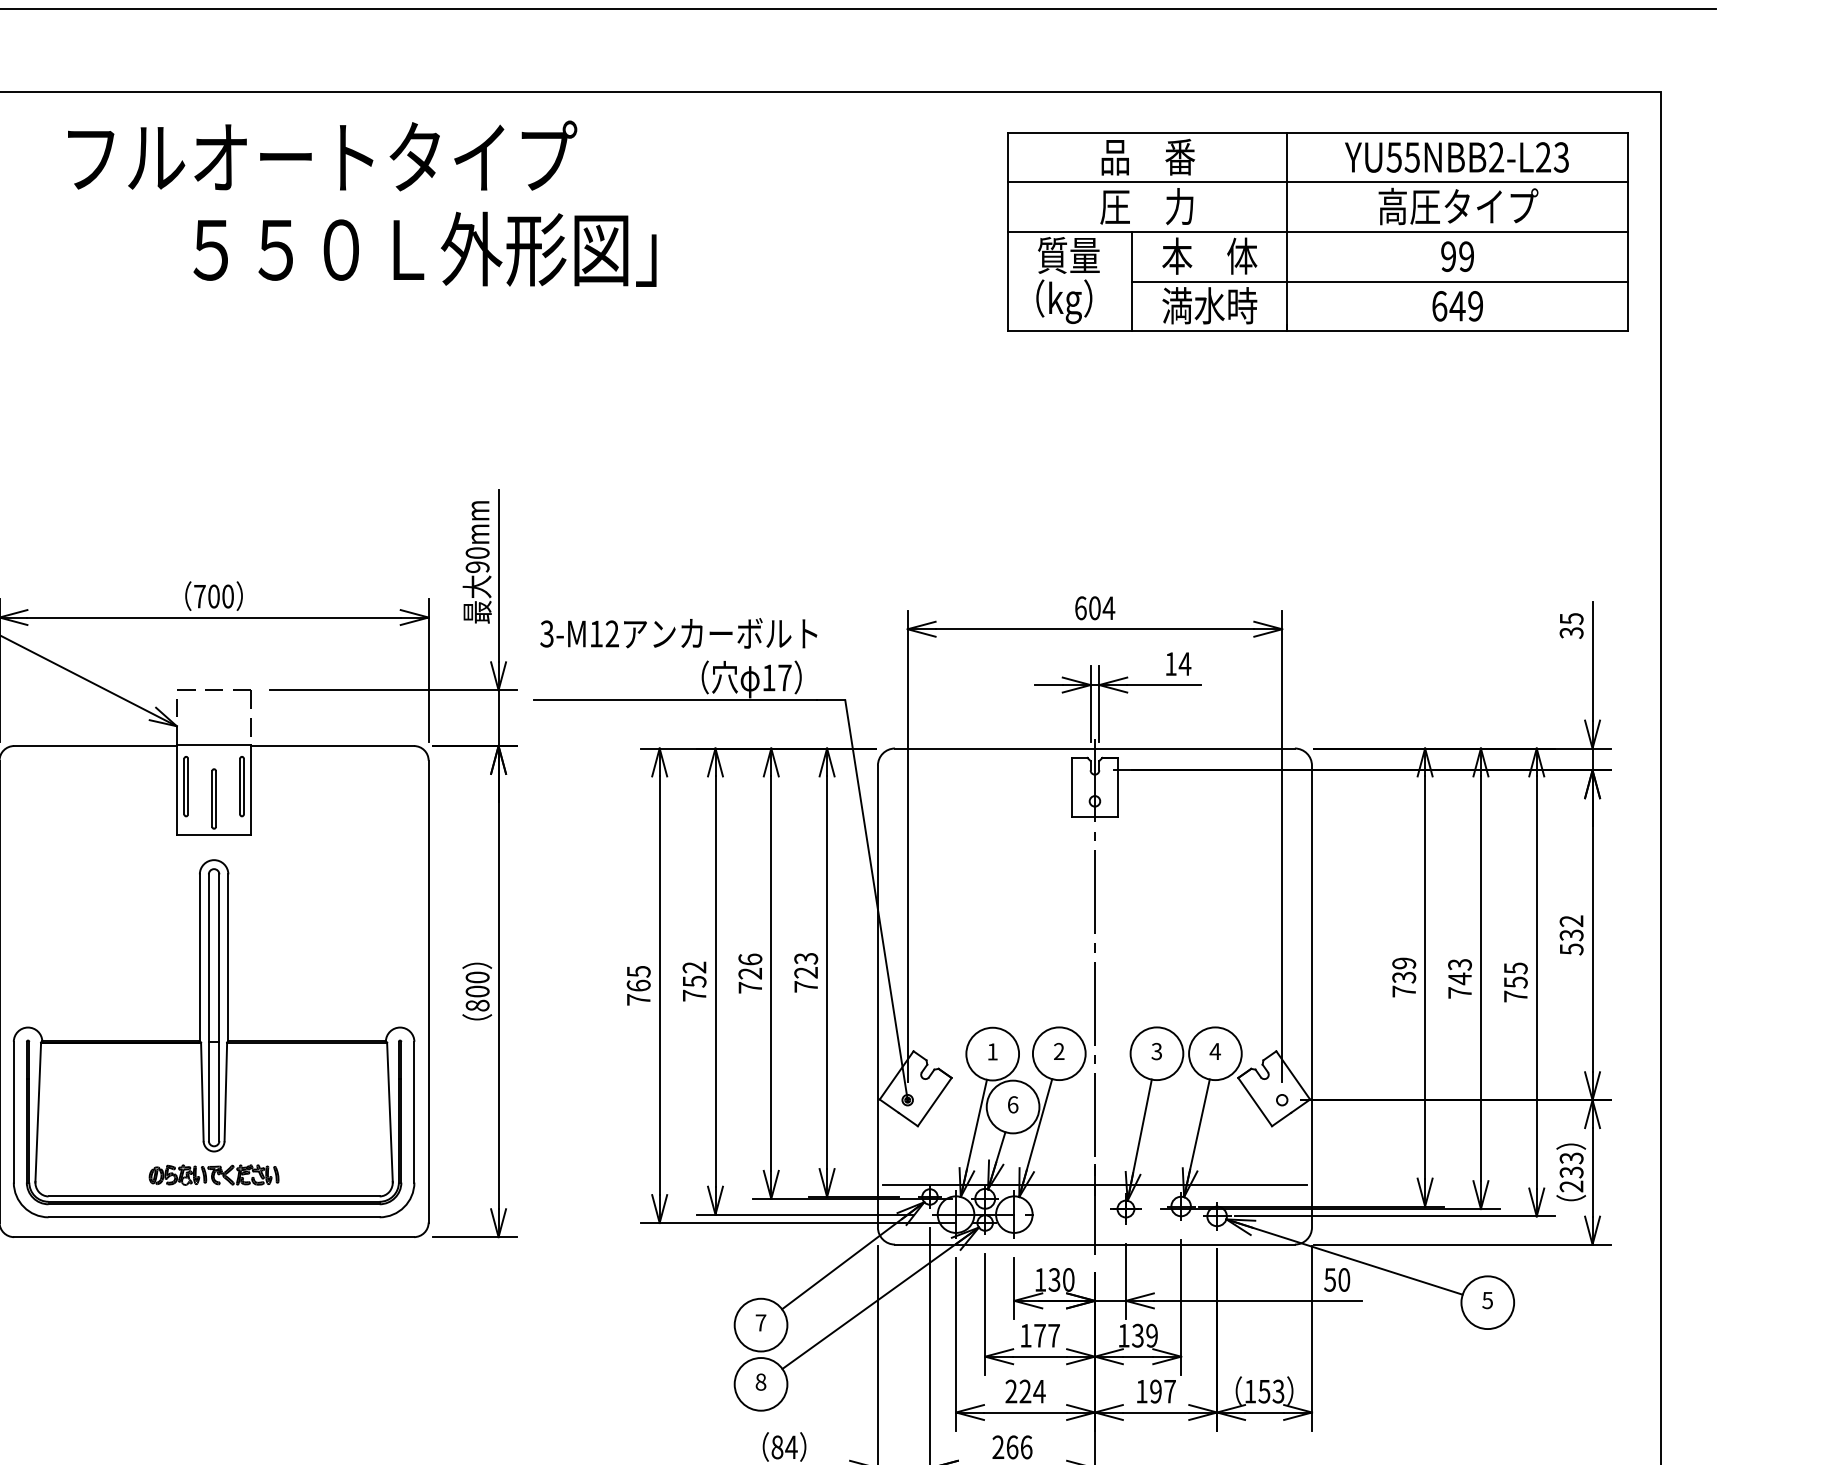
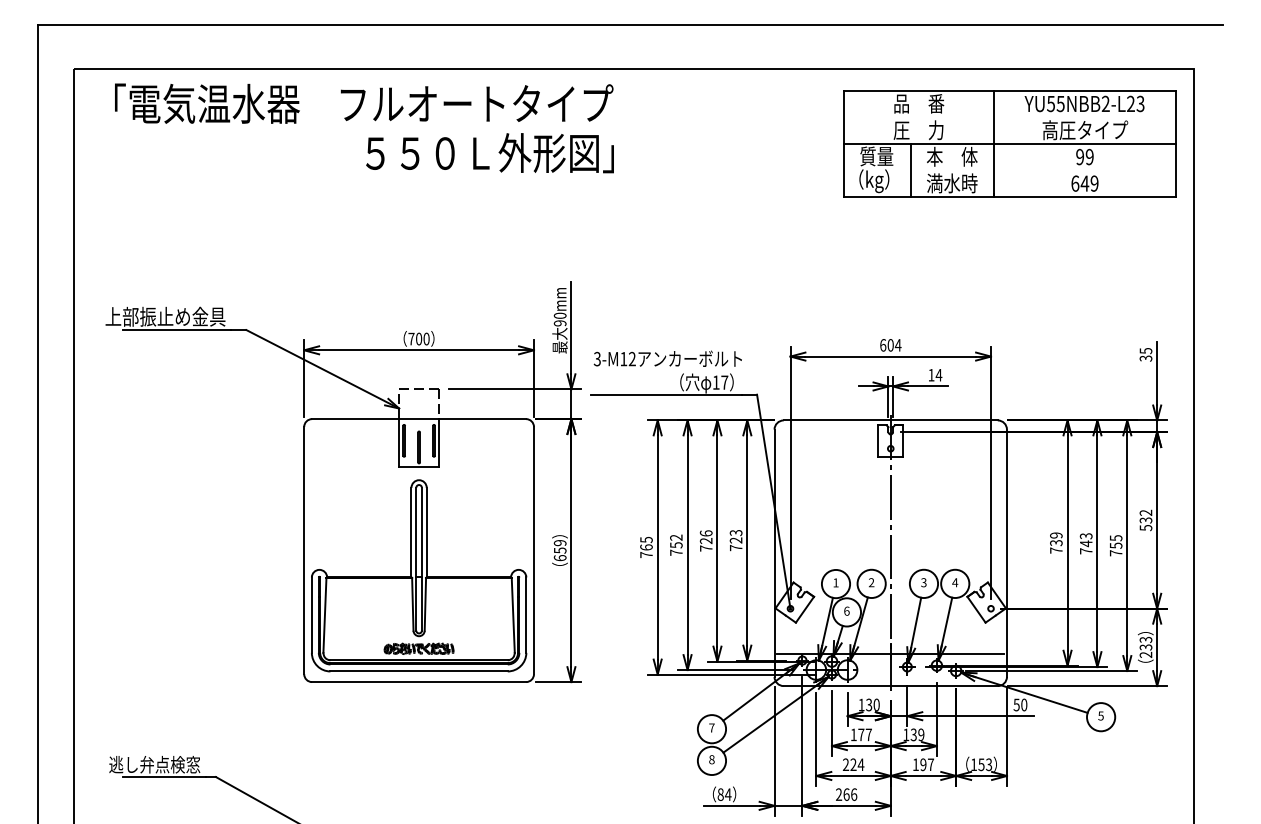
line: (1318, 182) -> (1010, 117), removed
text: (424, 249) -> (489, 153), moved
line: (1380, 281) -> (1043, 170), removed
text: (476, 991) -> (559, 550), 800 -> 659

